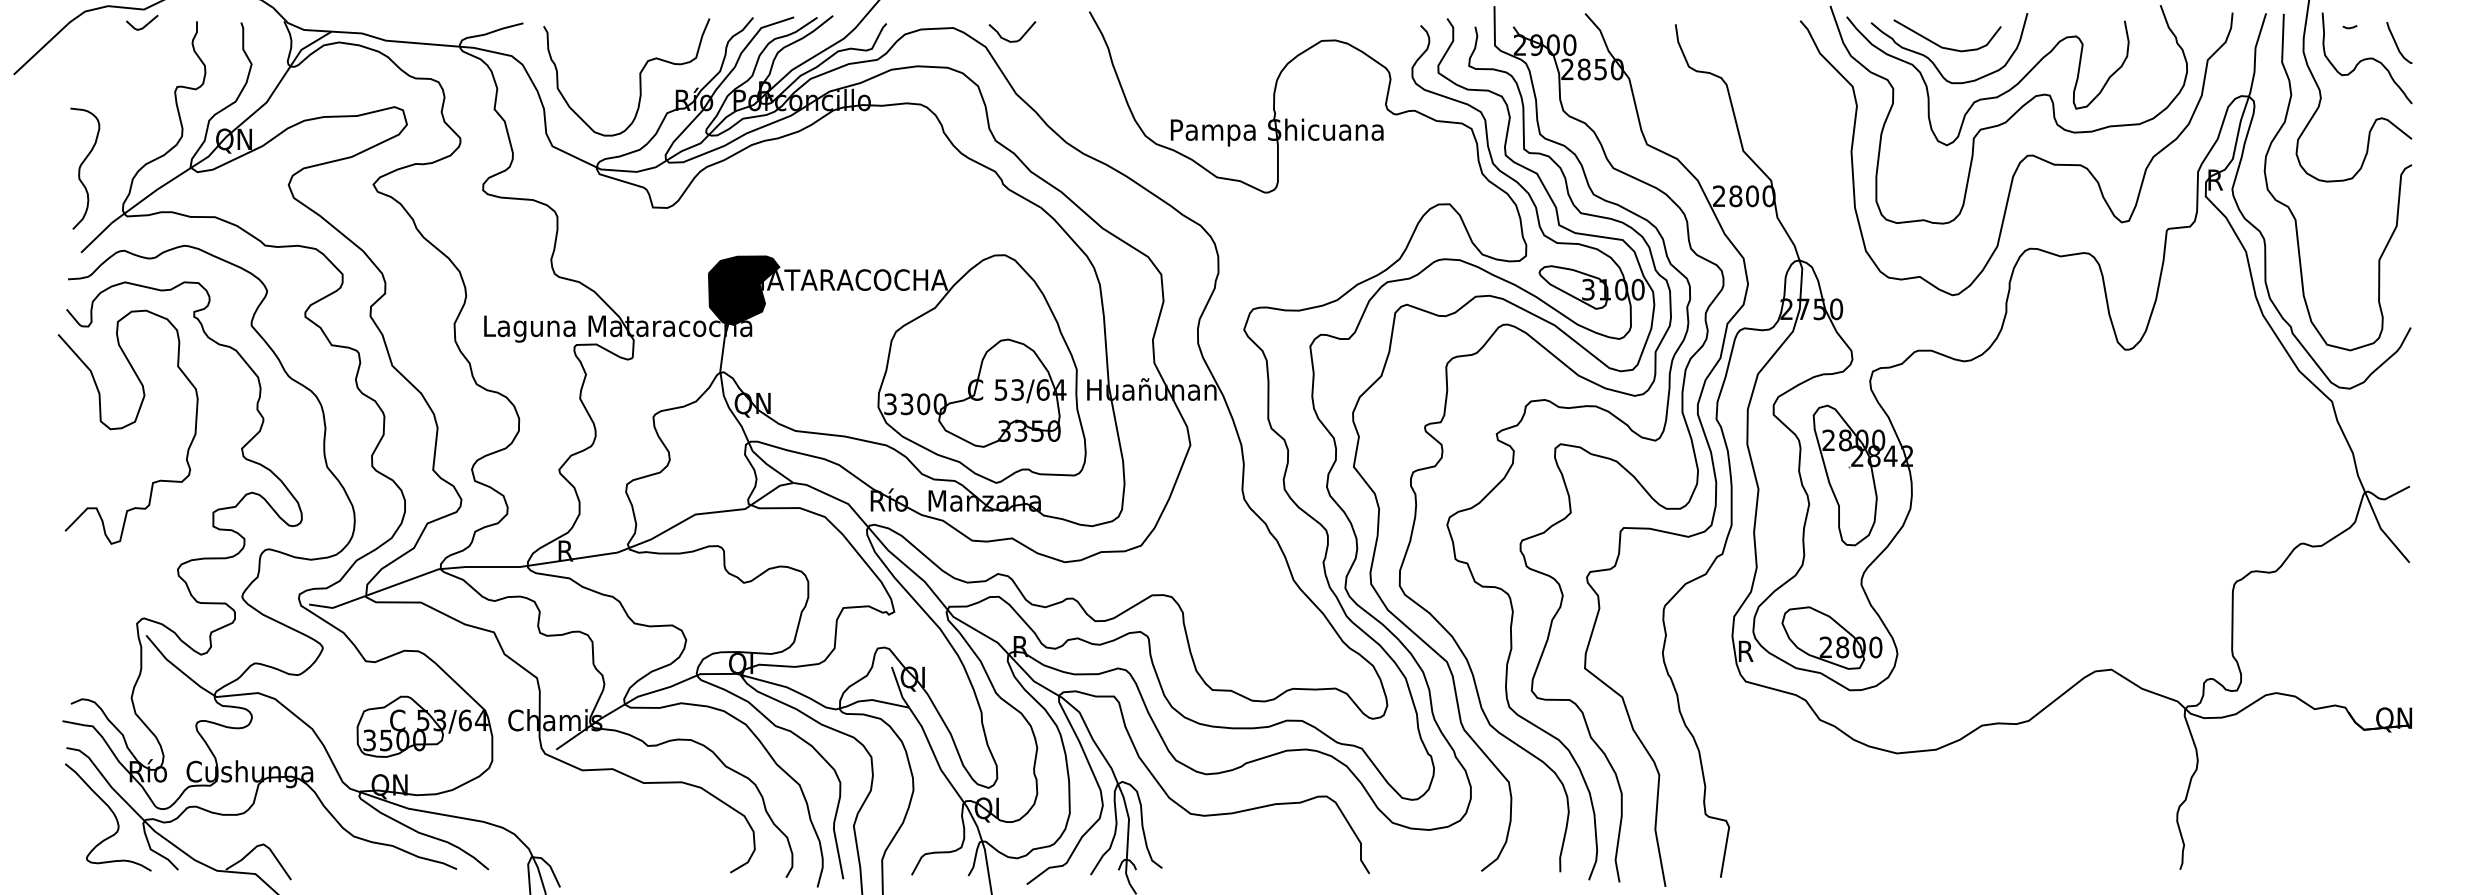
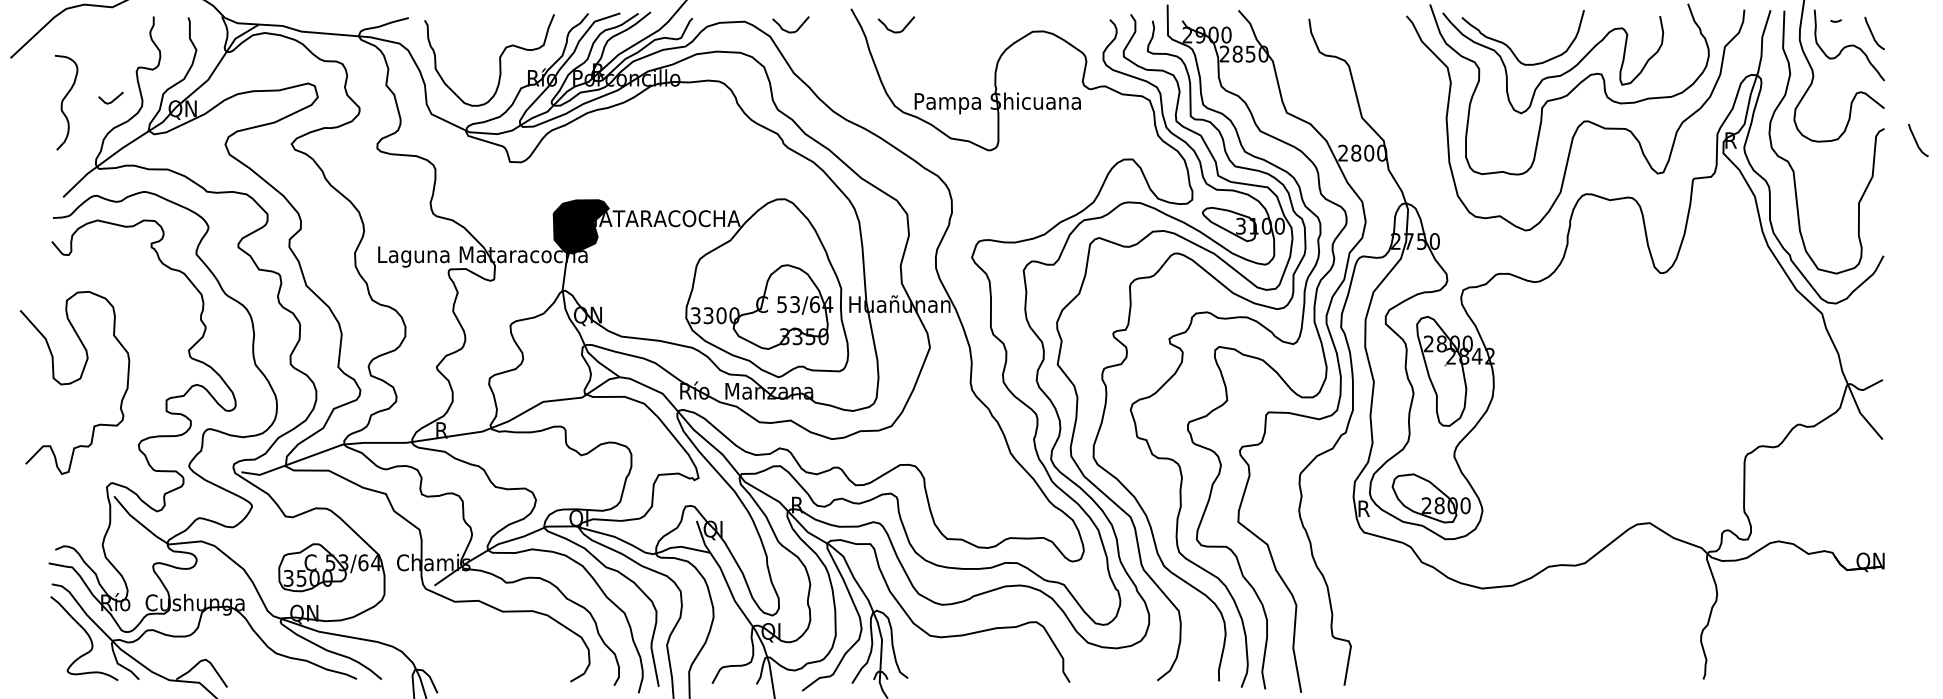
line: (145, 24) -> (113, 99), moved
curve: (1147, 40) -> (896, 31), added
curve: (1947, 47) -> (1521, 36), removed
curve: (81, 166) -> (63, 101), moved
curve: (2453, 181) -> (1916, 141), added
curve: (127, 426) -> (74, 382), moved

